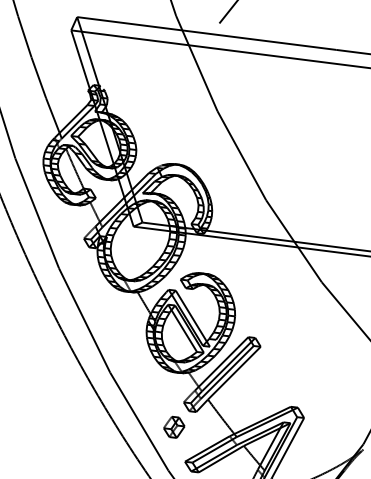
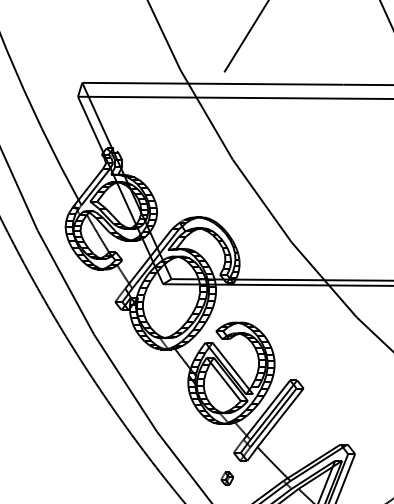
part: (174, 427) -> (227, 478), size x0.6

